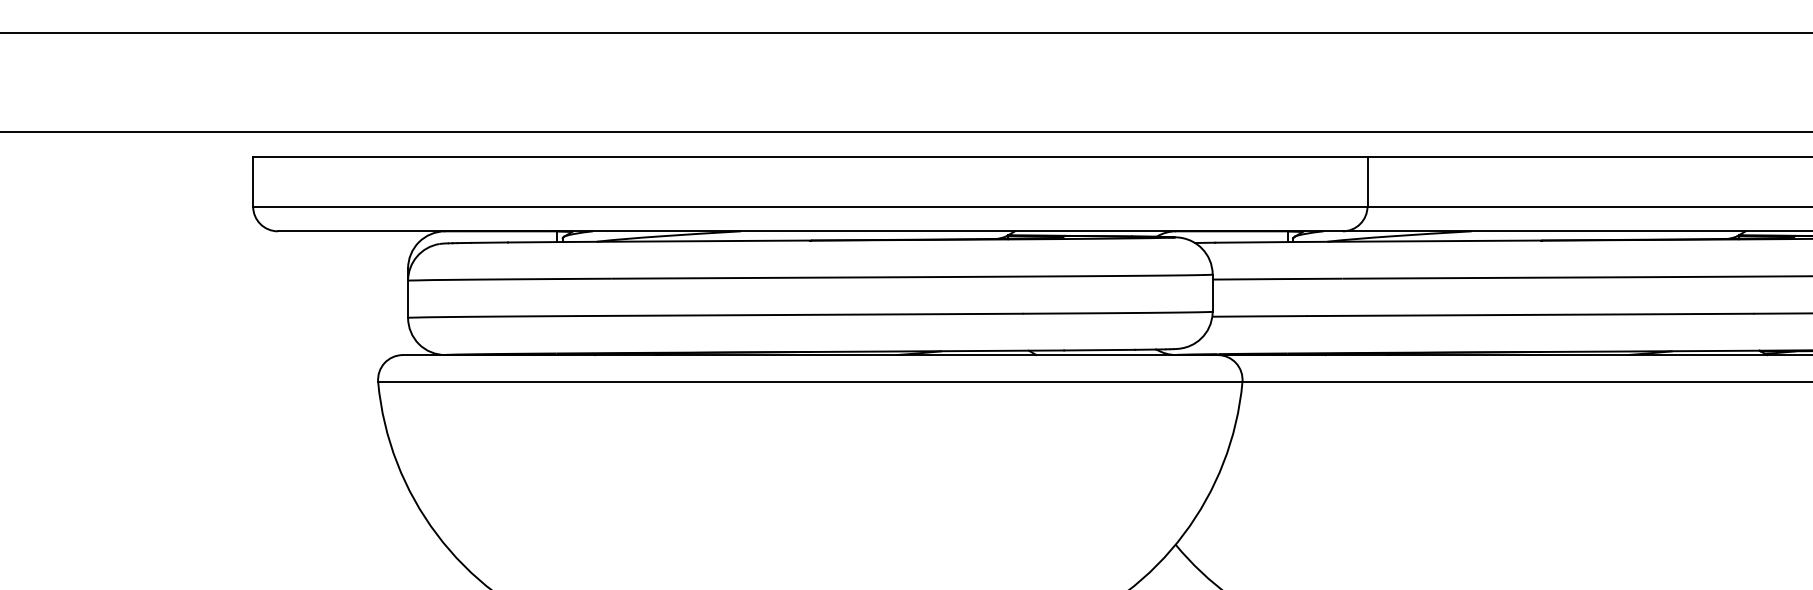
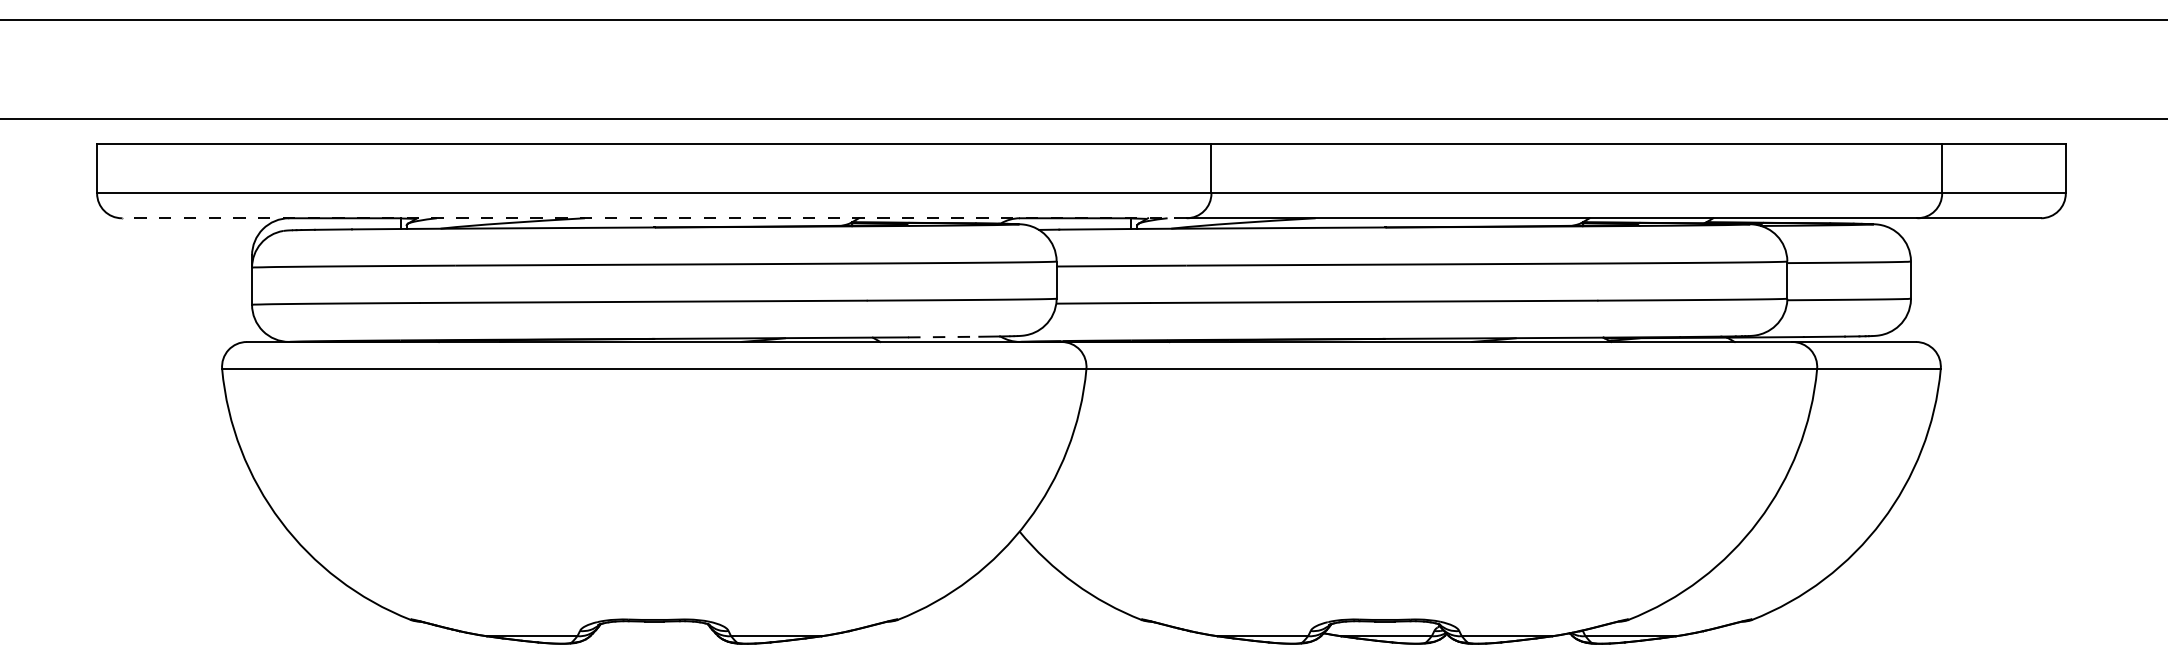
line: (809, 231) -> (653, 218), solid -> dashed
line: (1099, 350) -> (943, 337), solid -> dashed

